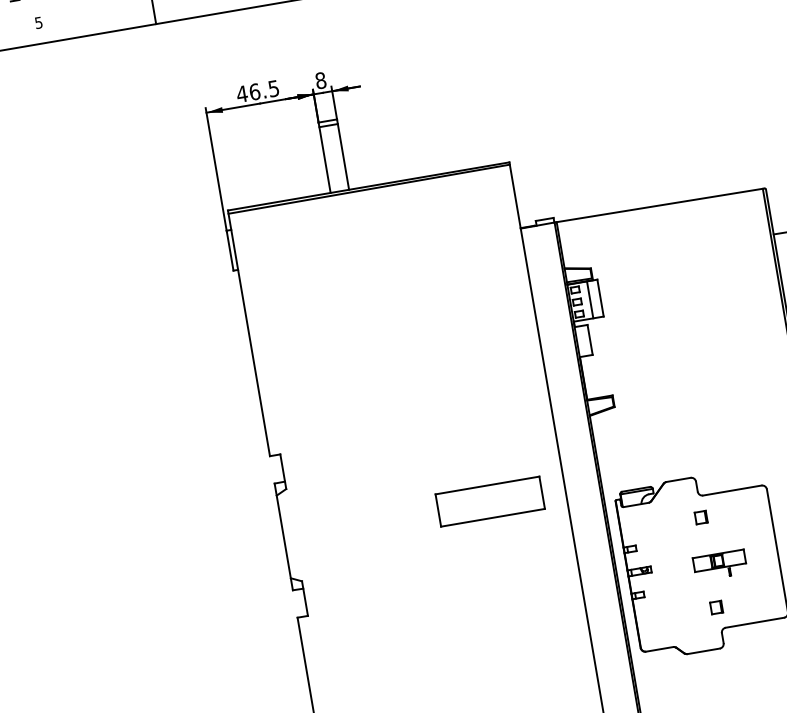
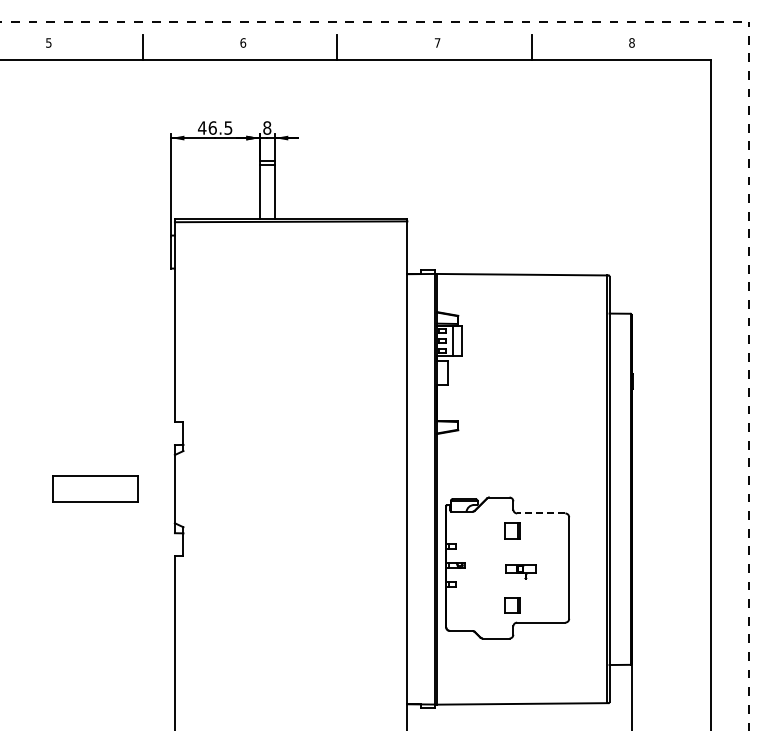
line: (731, 490) -> (540, 513), solid -> dashed
part: (490, 500) -> (95, 488), moved
part: (701, 517) -> (512, 530), size x1.6
part: (719, 565) -> (520, 571), size x0.7
part: (716, 606) -> (512, 604), size x1.6

